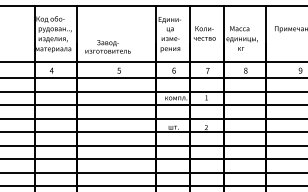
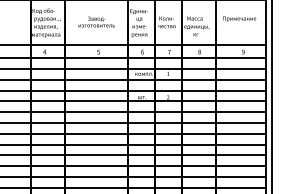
text: (107, 46) -> (96, 21), moved

